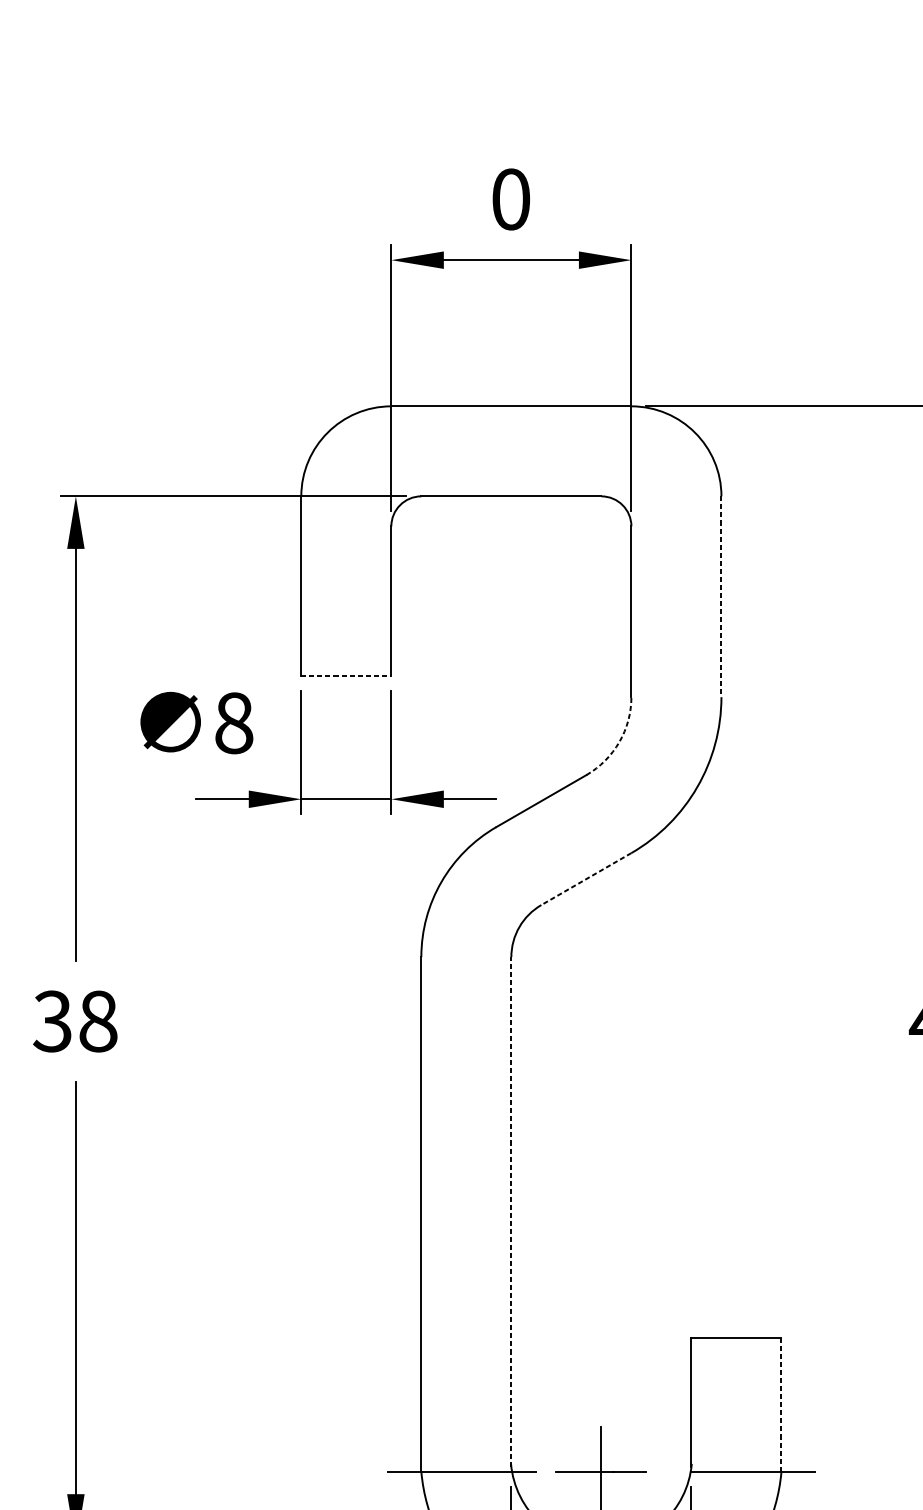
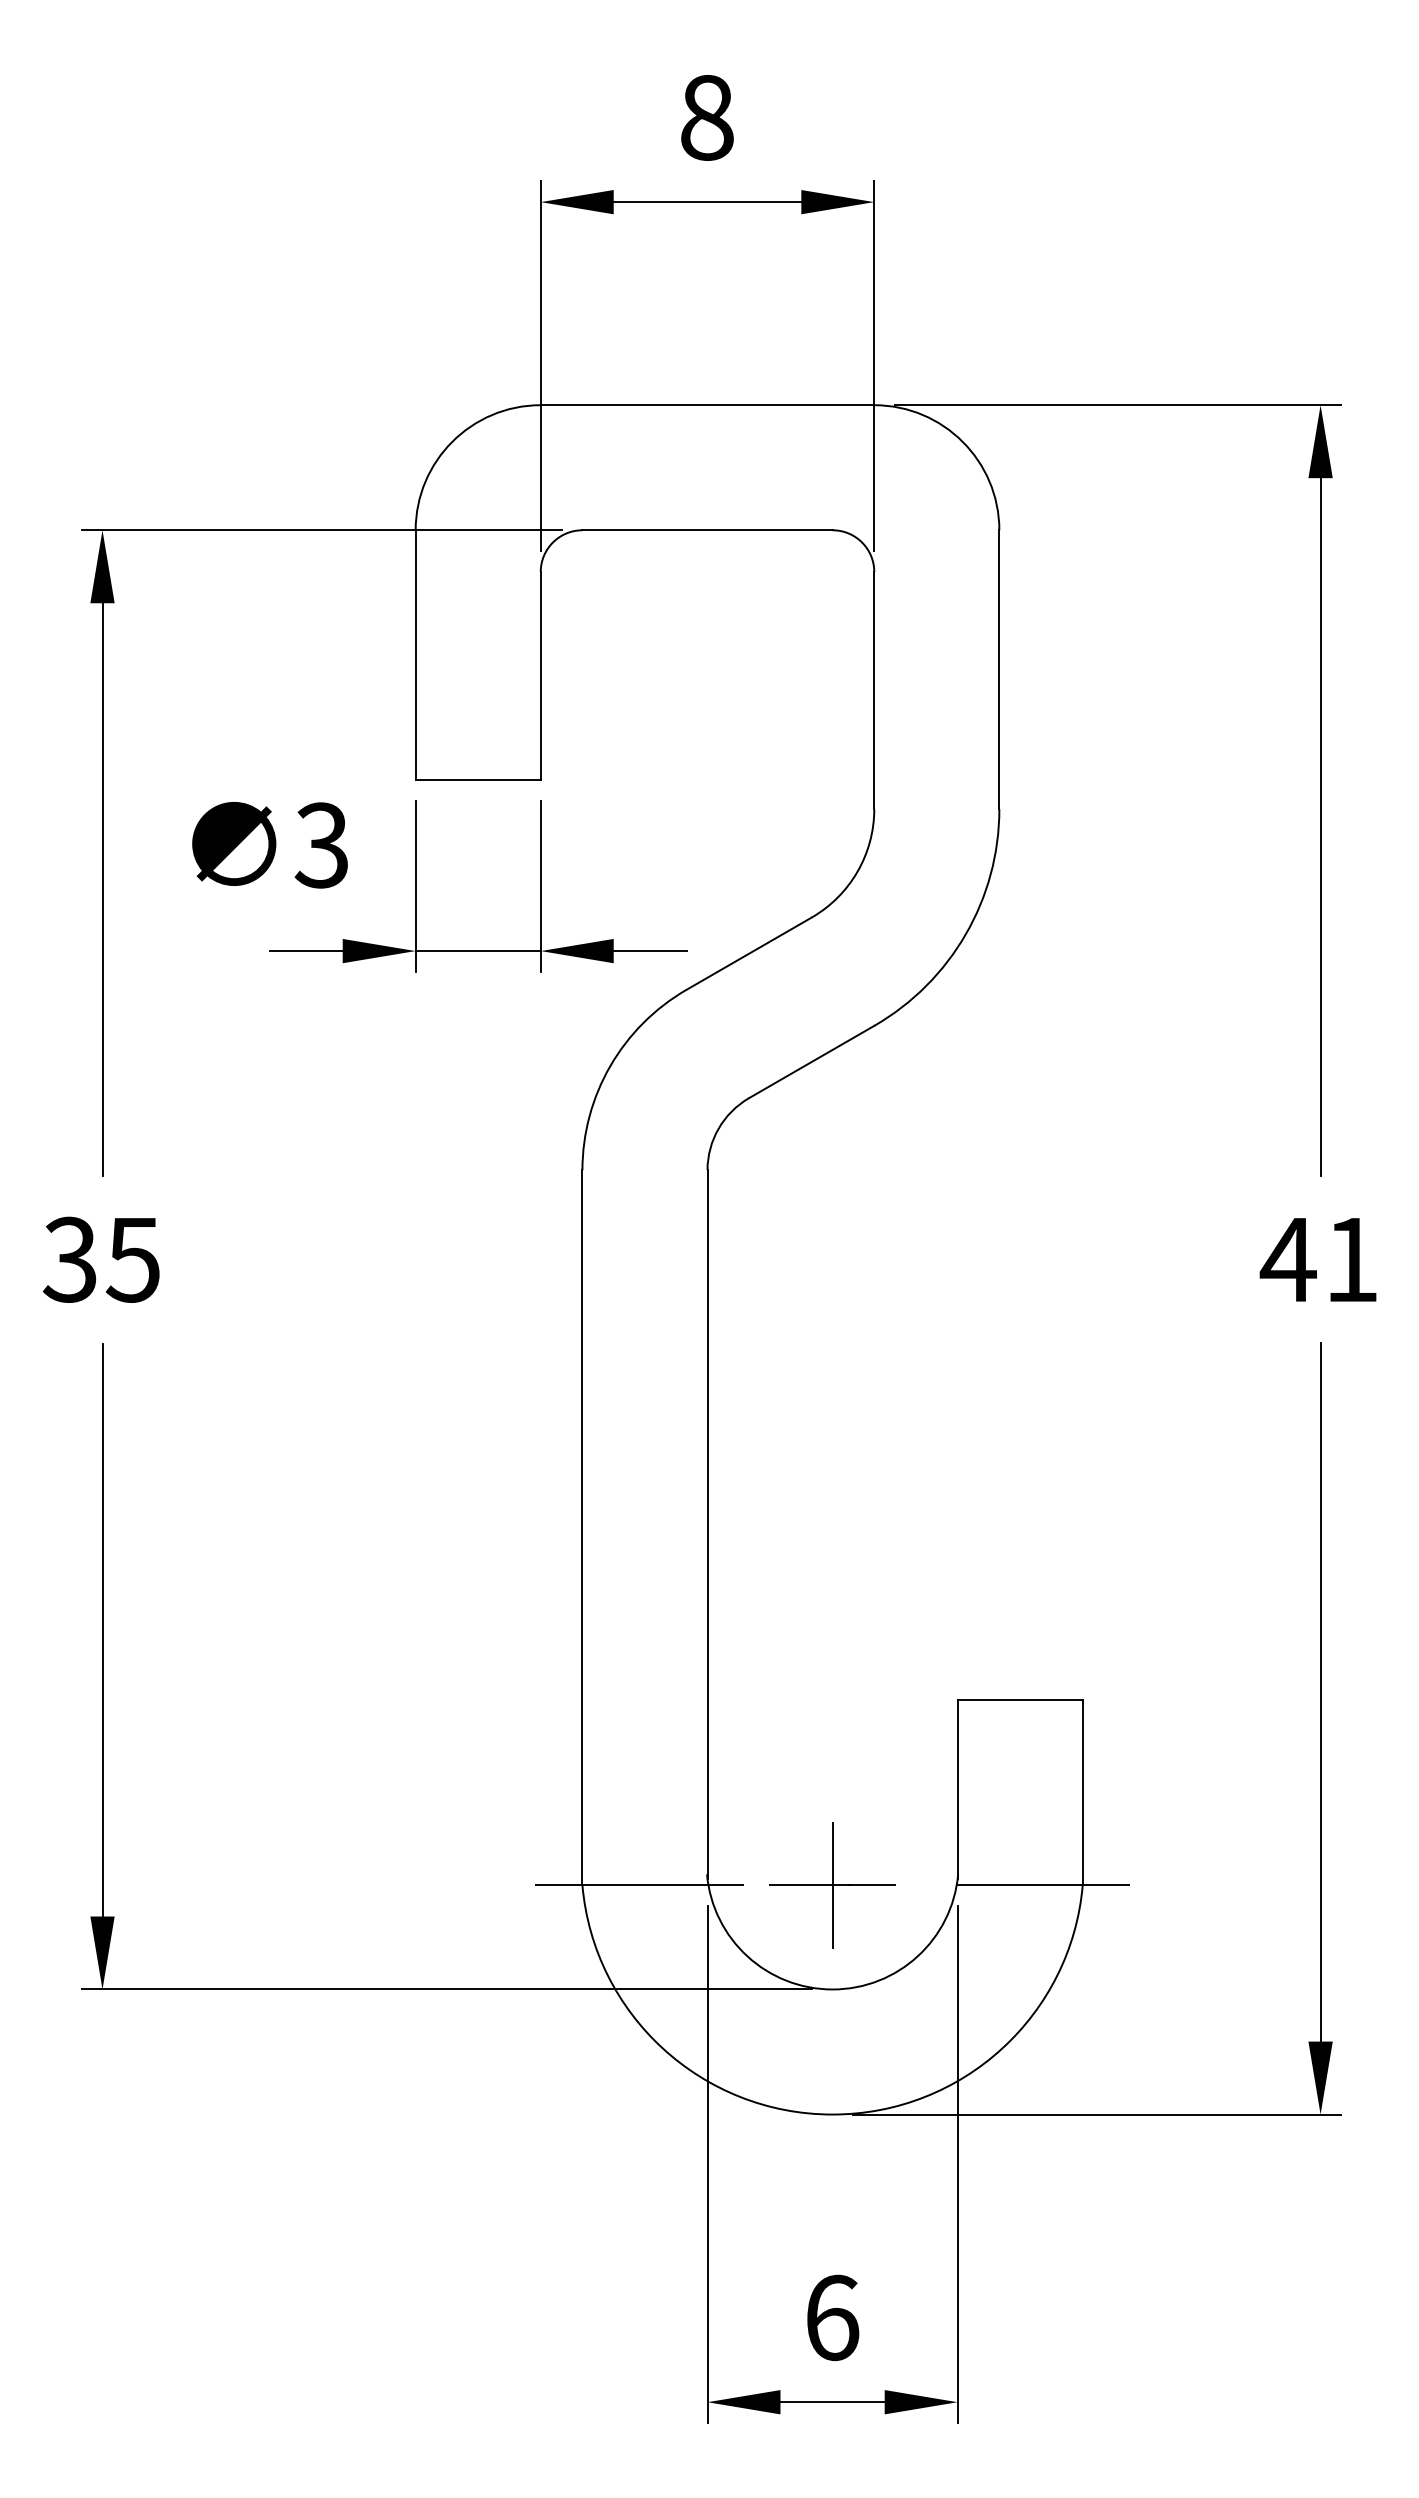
text: (511, 199) -> (707, 117), 0 -> 8
line: (721, 597) -> (999, 670), dashed -> solid
line: (346, 676) -> (478, 780), dashed -> solid
text: (233, 723) -> (321, 845), 8 -> 3
arc: (619, 741) -> (857, 871), dashed -> solid
line: (586, 879) -> (811, 1062), dashed -> solid
text: (97, 1021) -> (132, 1259), 38 -> 35
line: (511, 1212) -> (707, 1524), dashed -> solid
line: (781, 1404) -> (1082, 1792), dashed -> solid

